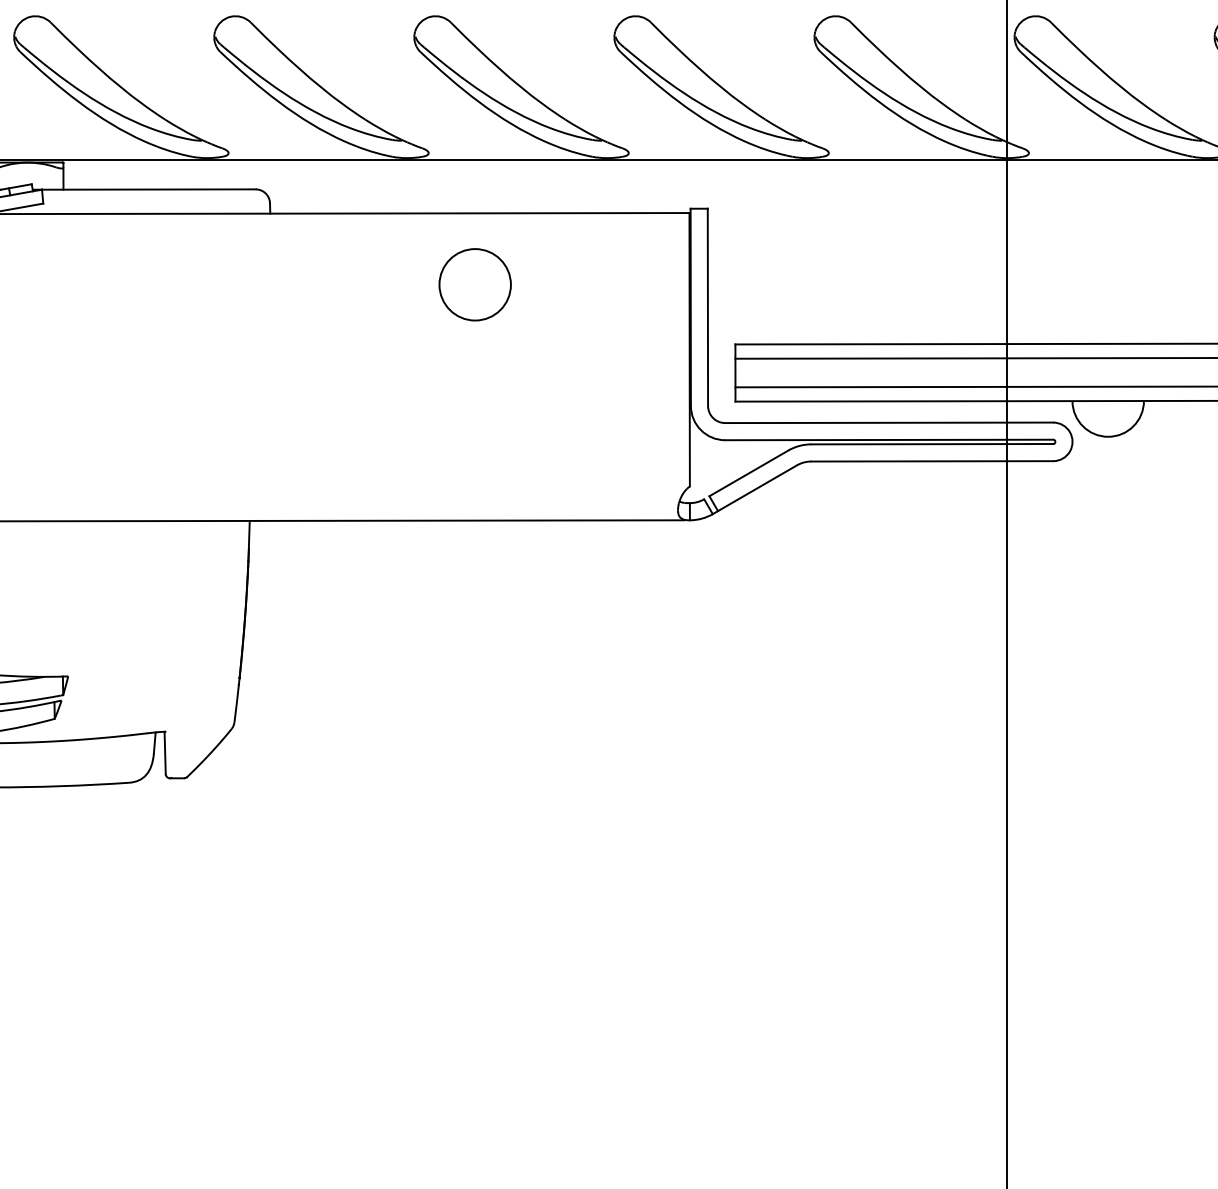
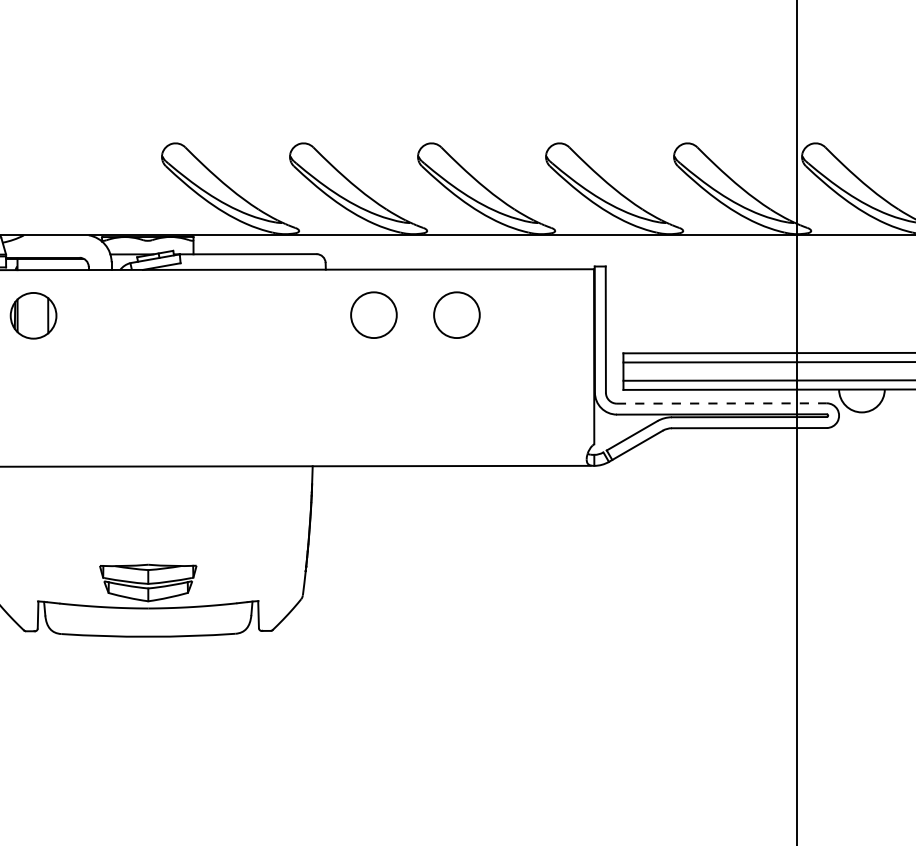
circle: (344, 283) -> (373, 314), added
line: (888, 422) -> (721, 403), solid -> dashed

